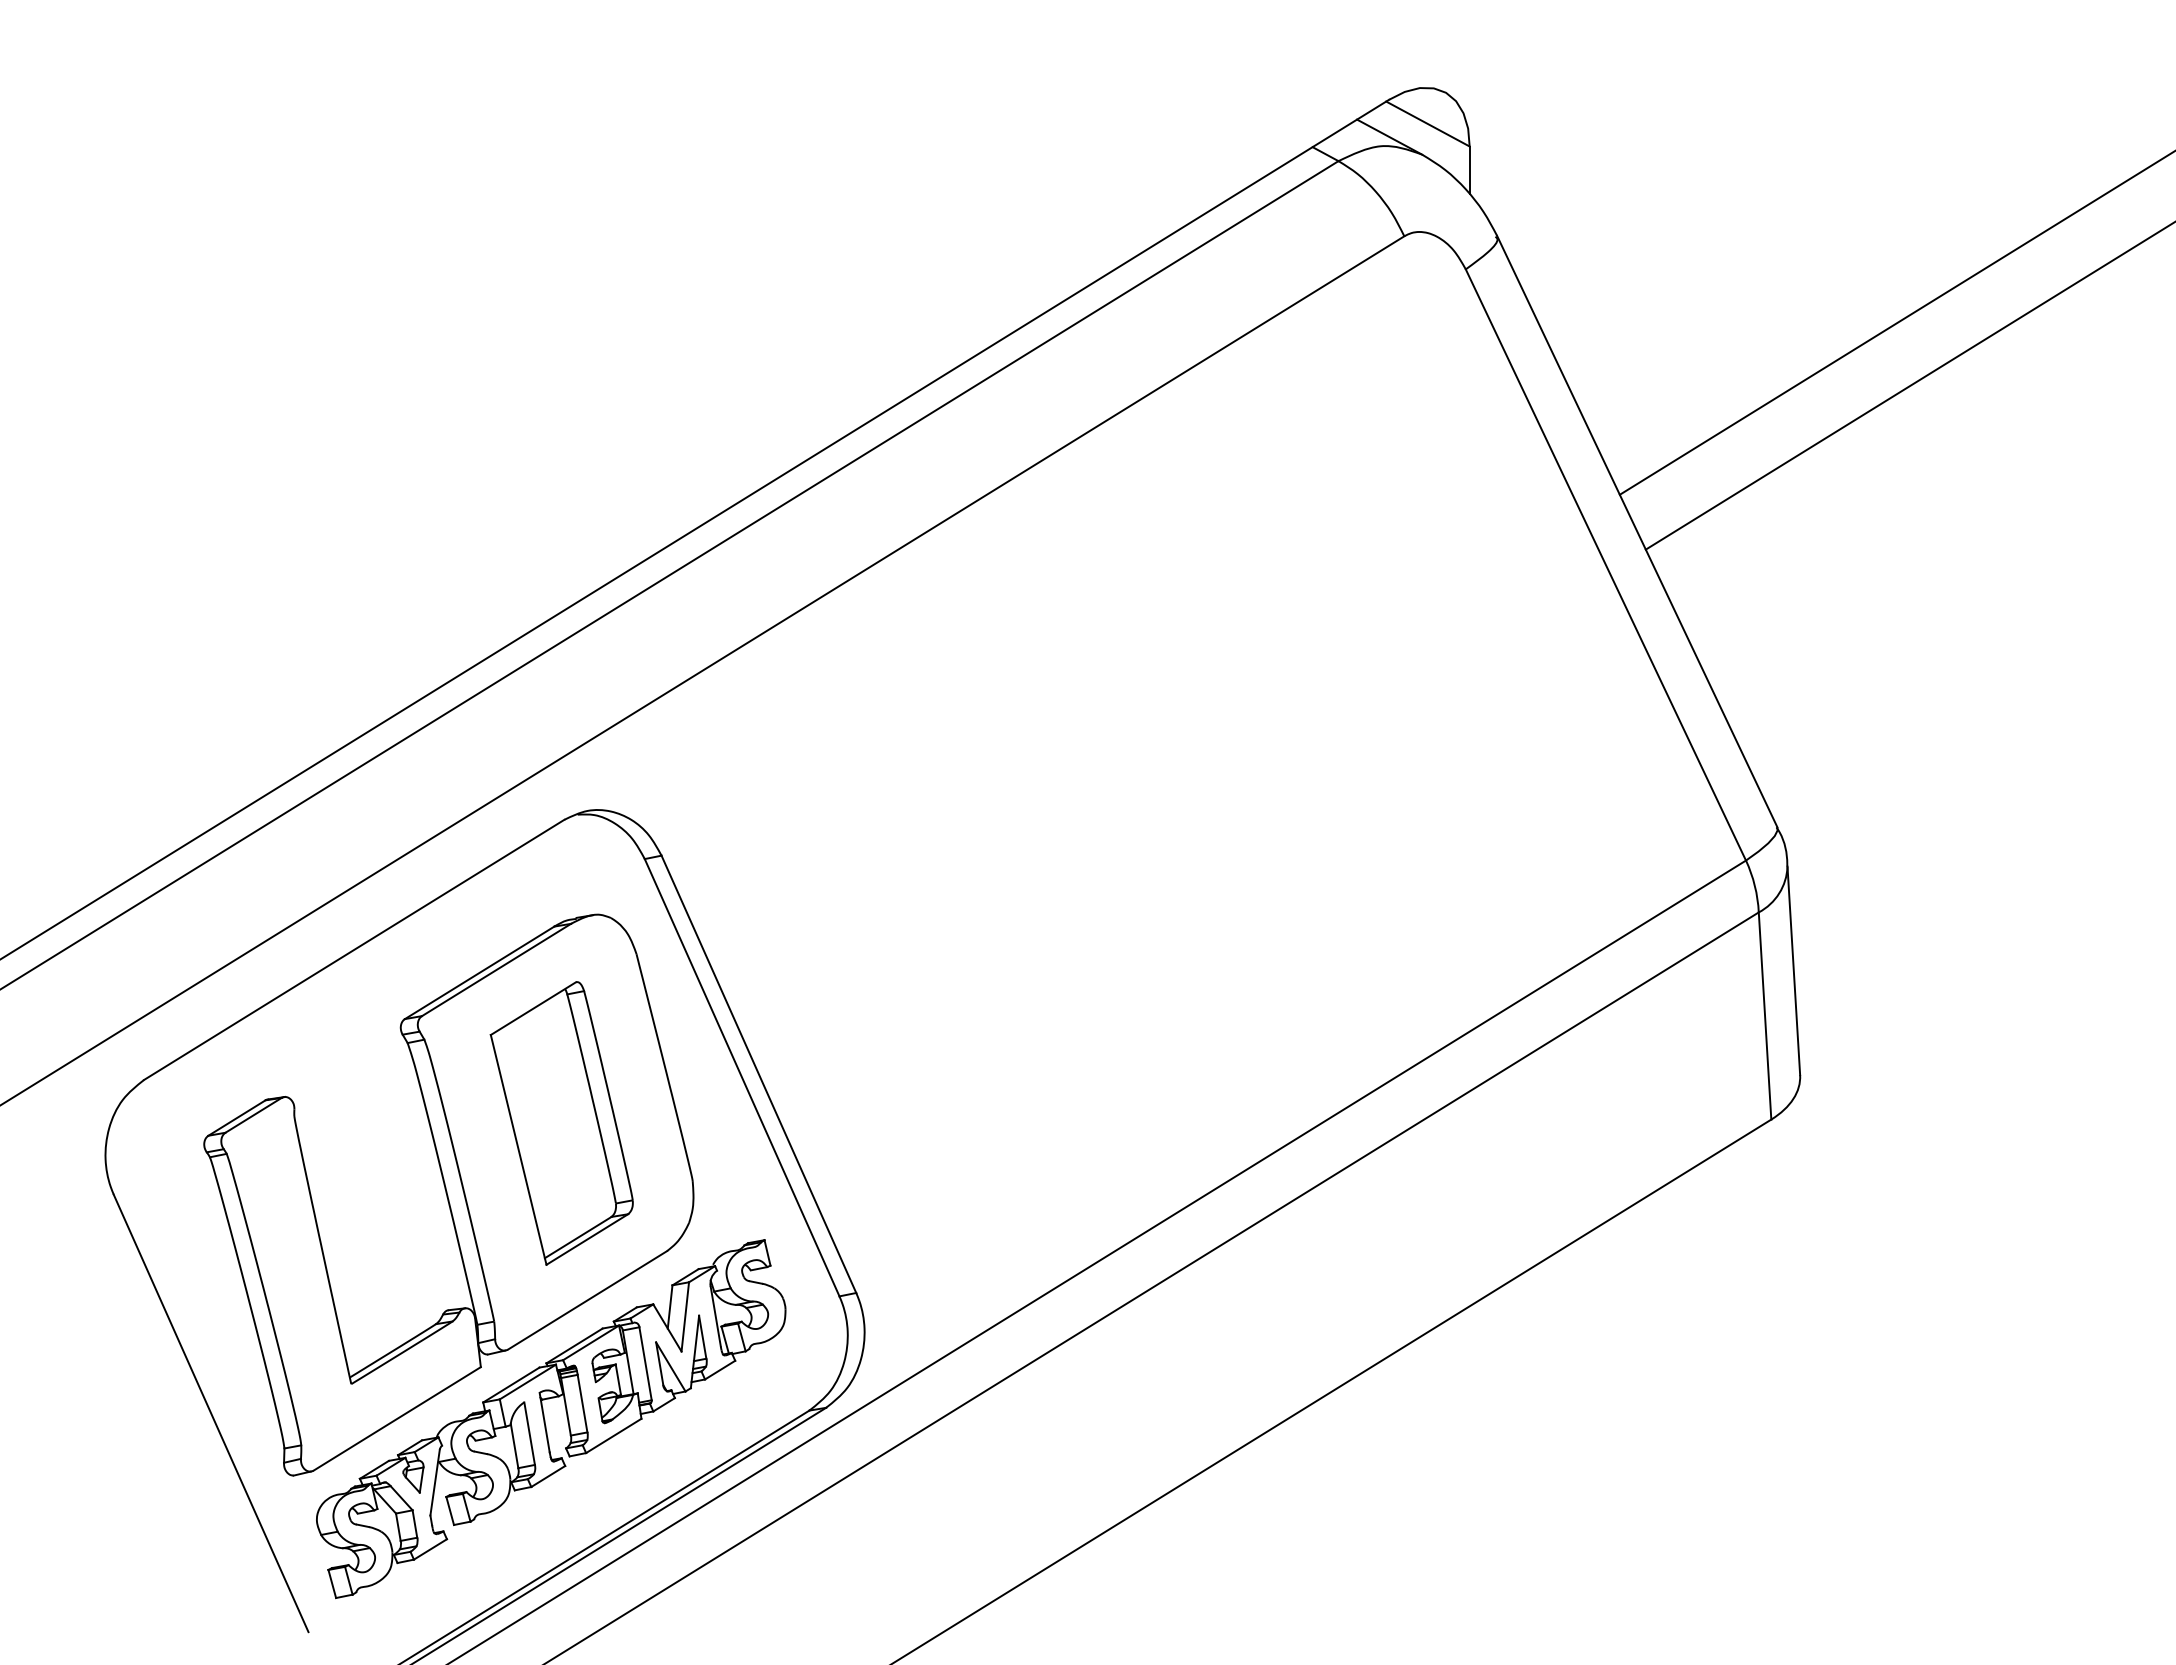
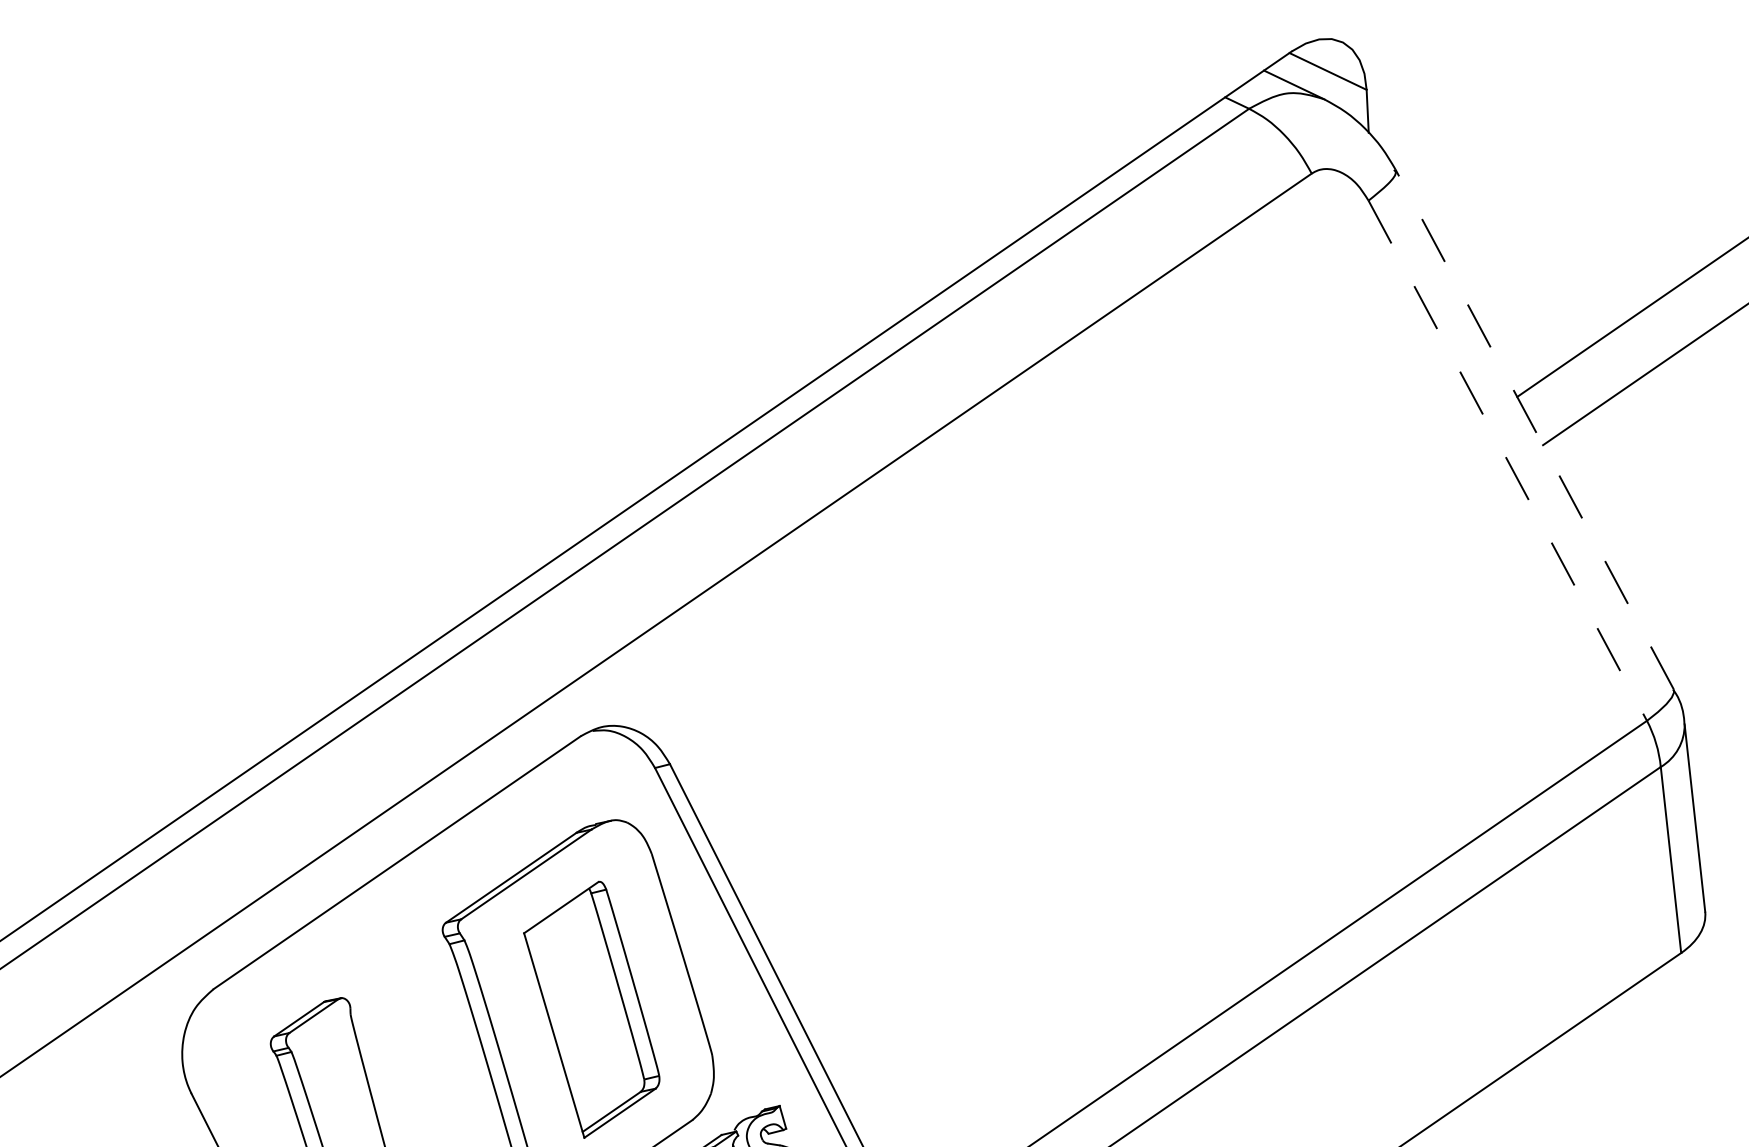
line: (1637, 531) -> (1534, 429), solid -> dashed
line: (1606, 565) -> (1508, 461), solid -> dashed

